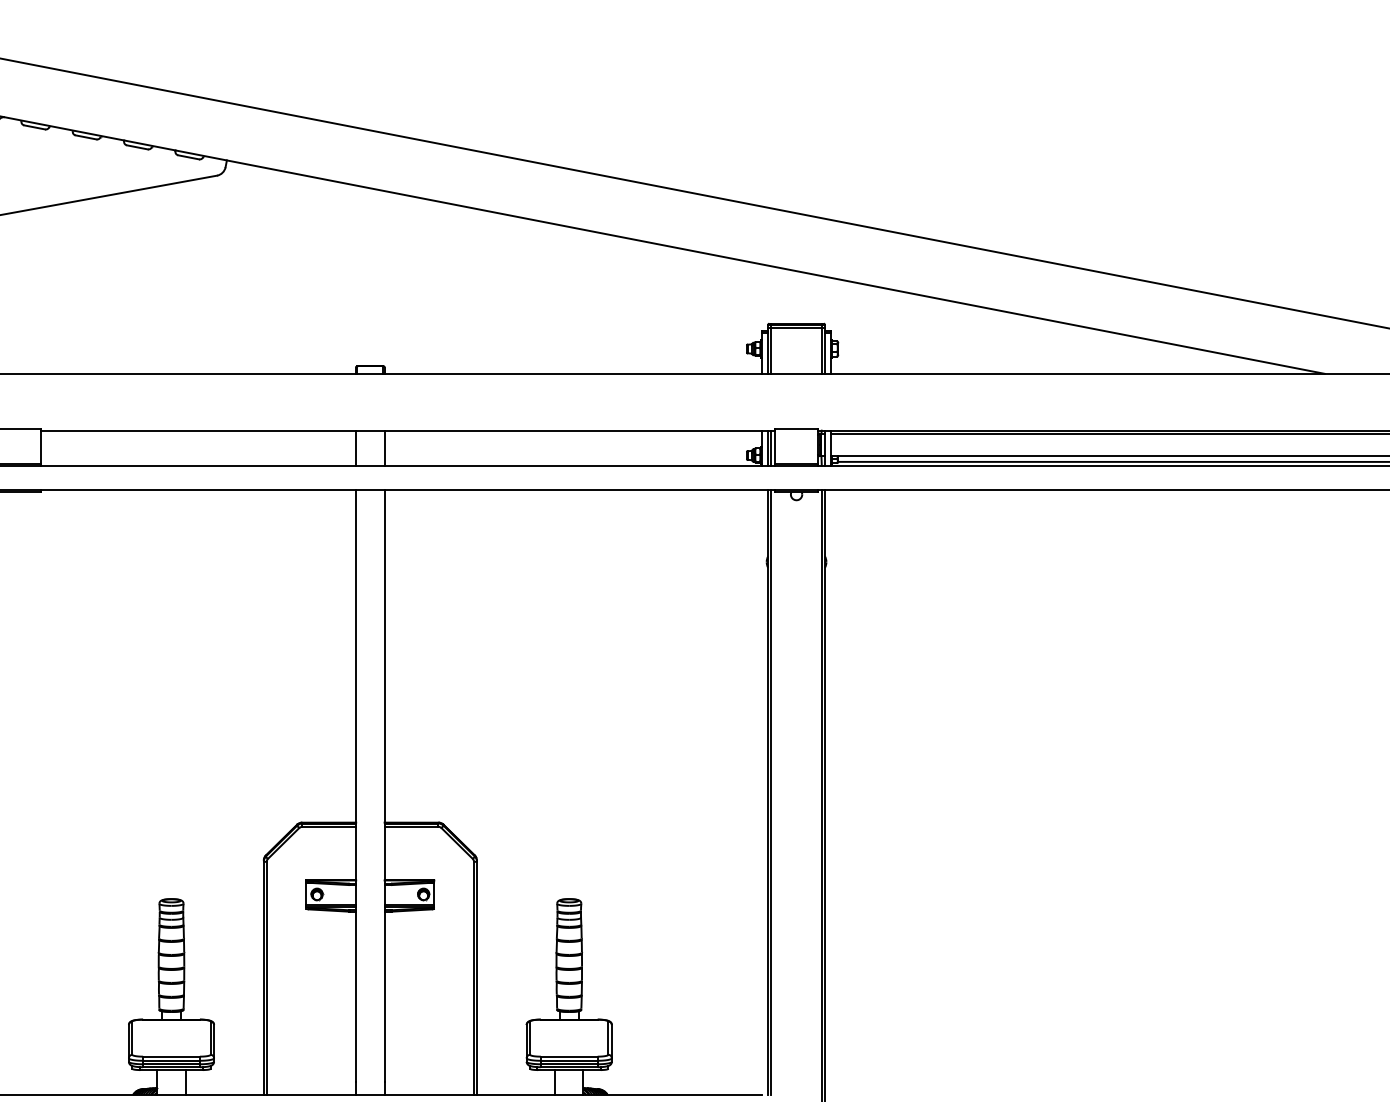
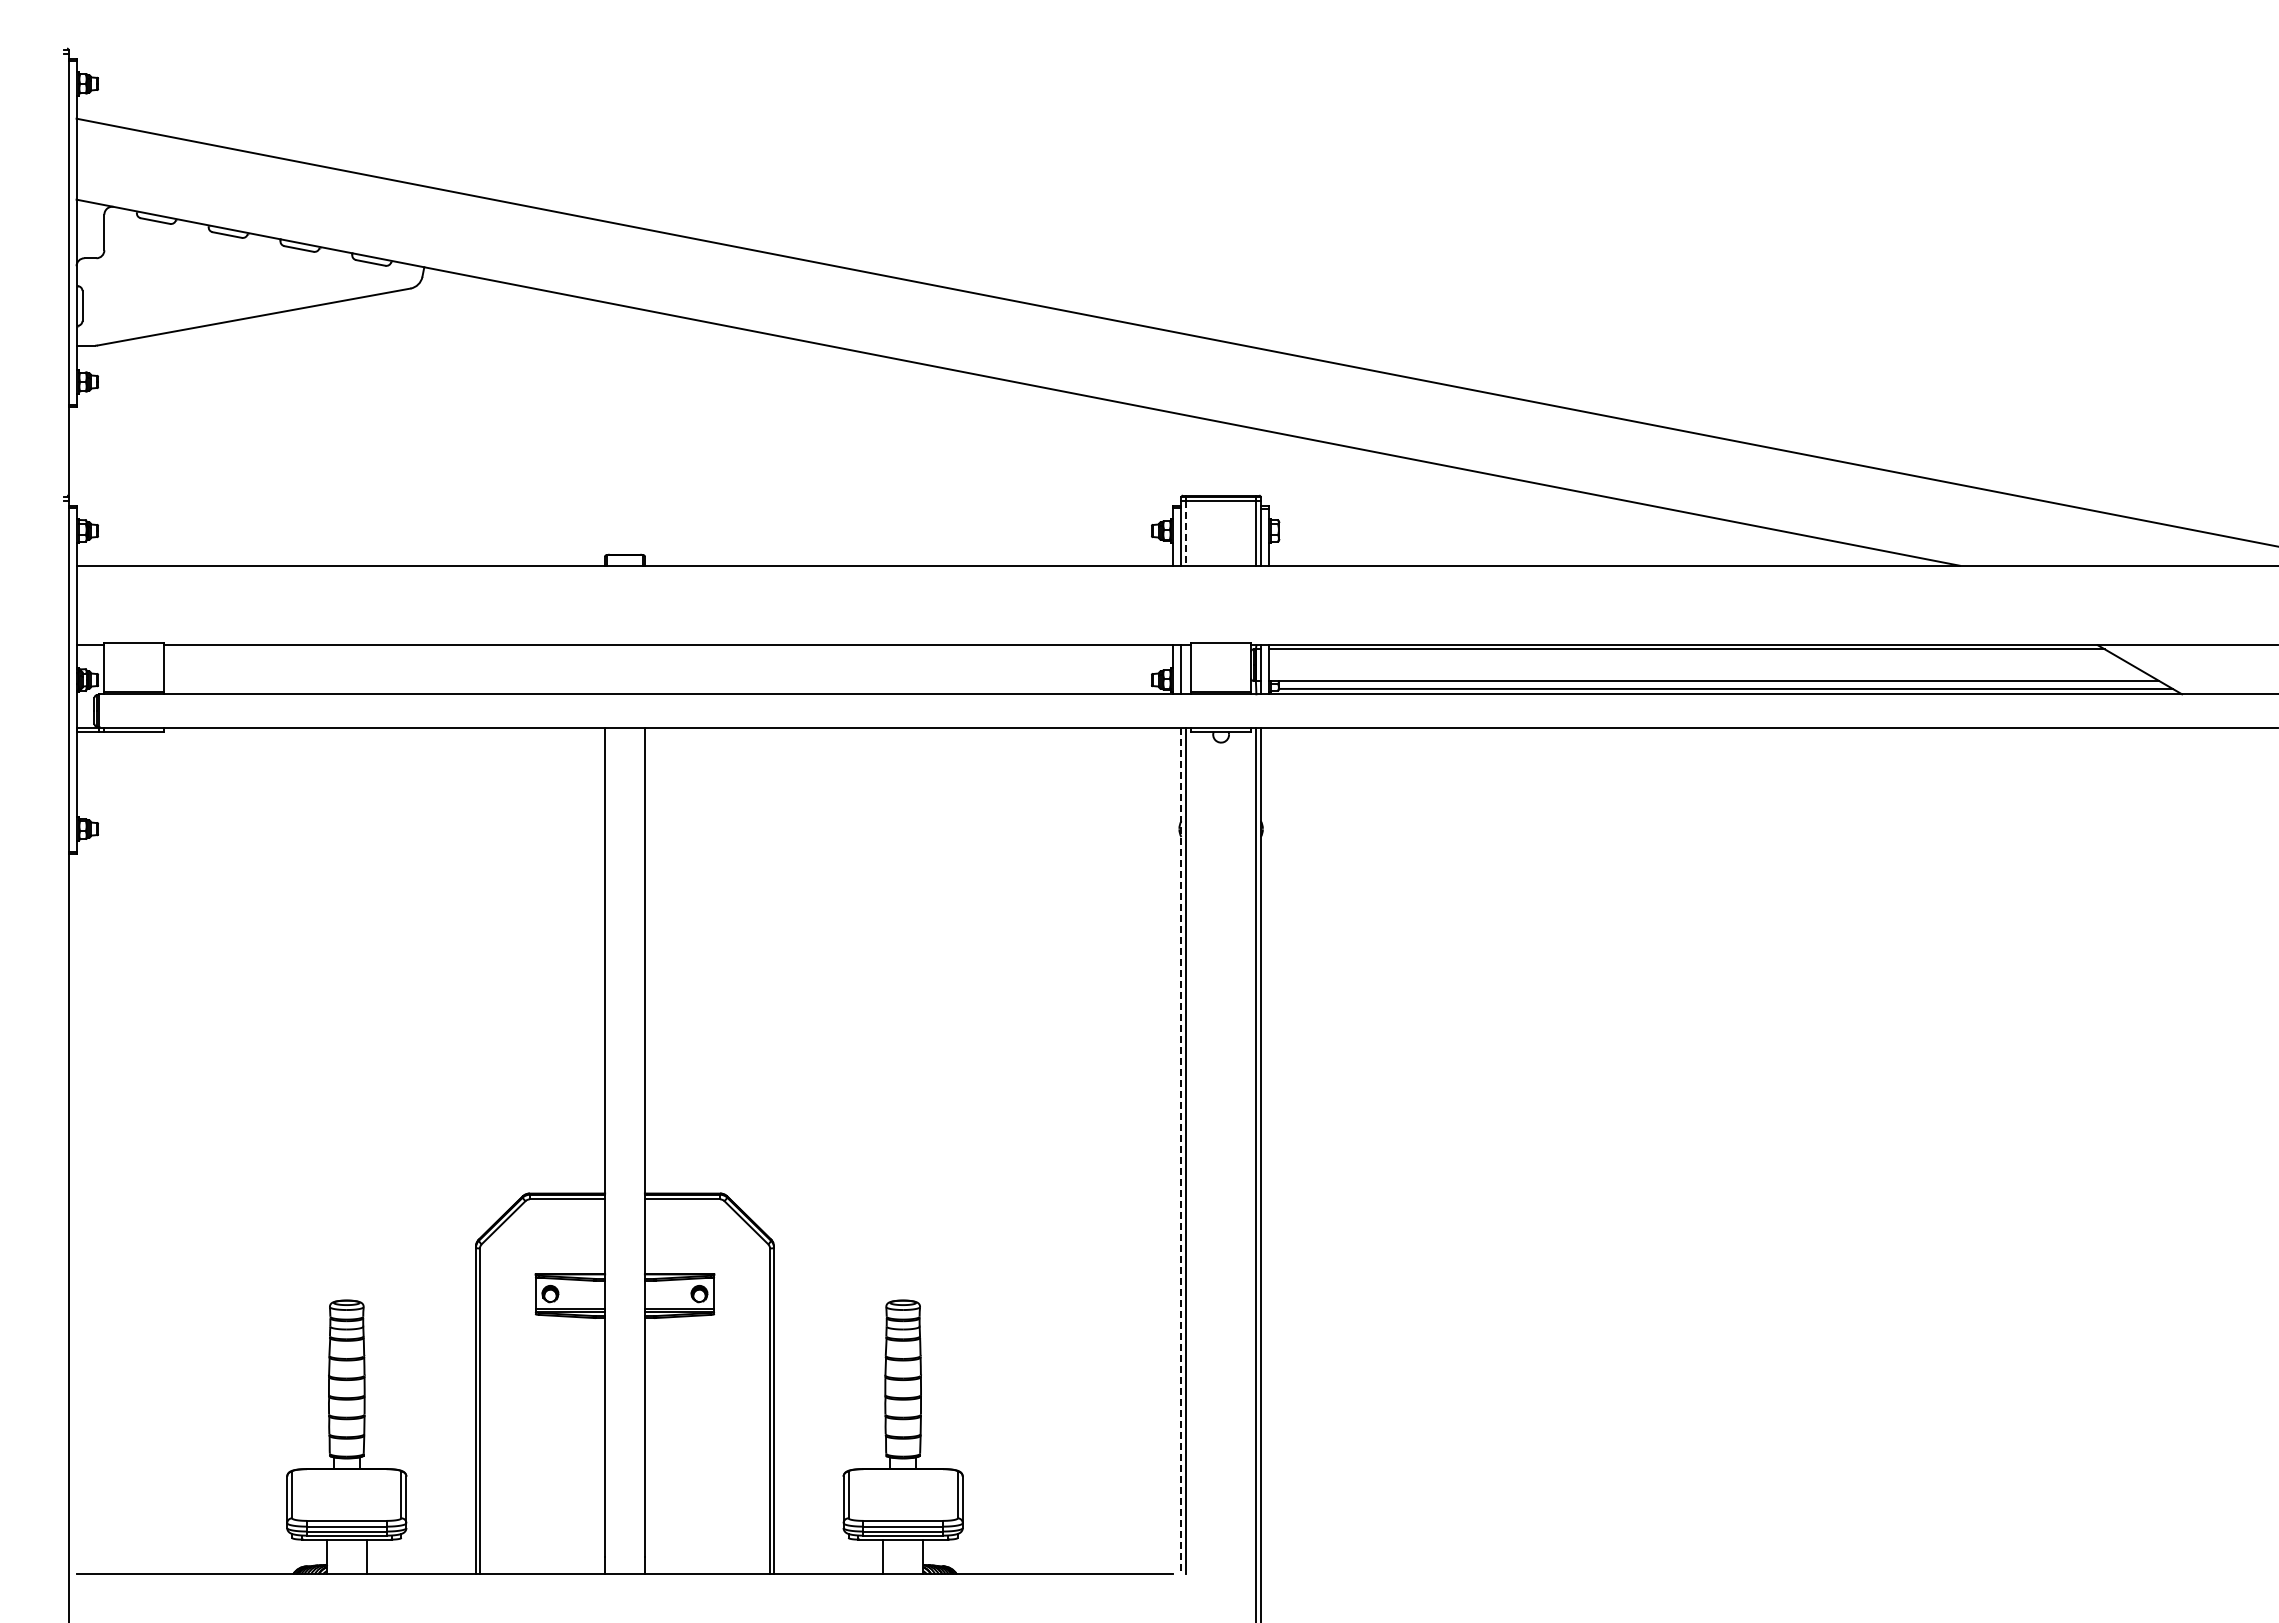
line: (771, 351) -> (1185, 534), solid -> dashed
line: (356, 447) -> (605, 669), removed
line: (384, 447) -> (644, 669), removed
line: (771, 447) -> (1185, 669), removed
line: (768, 792) -> (1181, 1151), solid -> dashed

